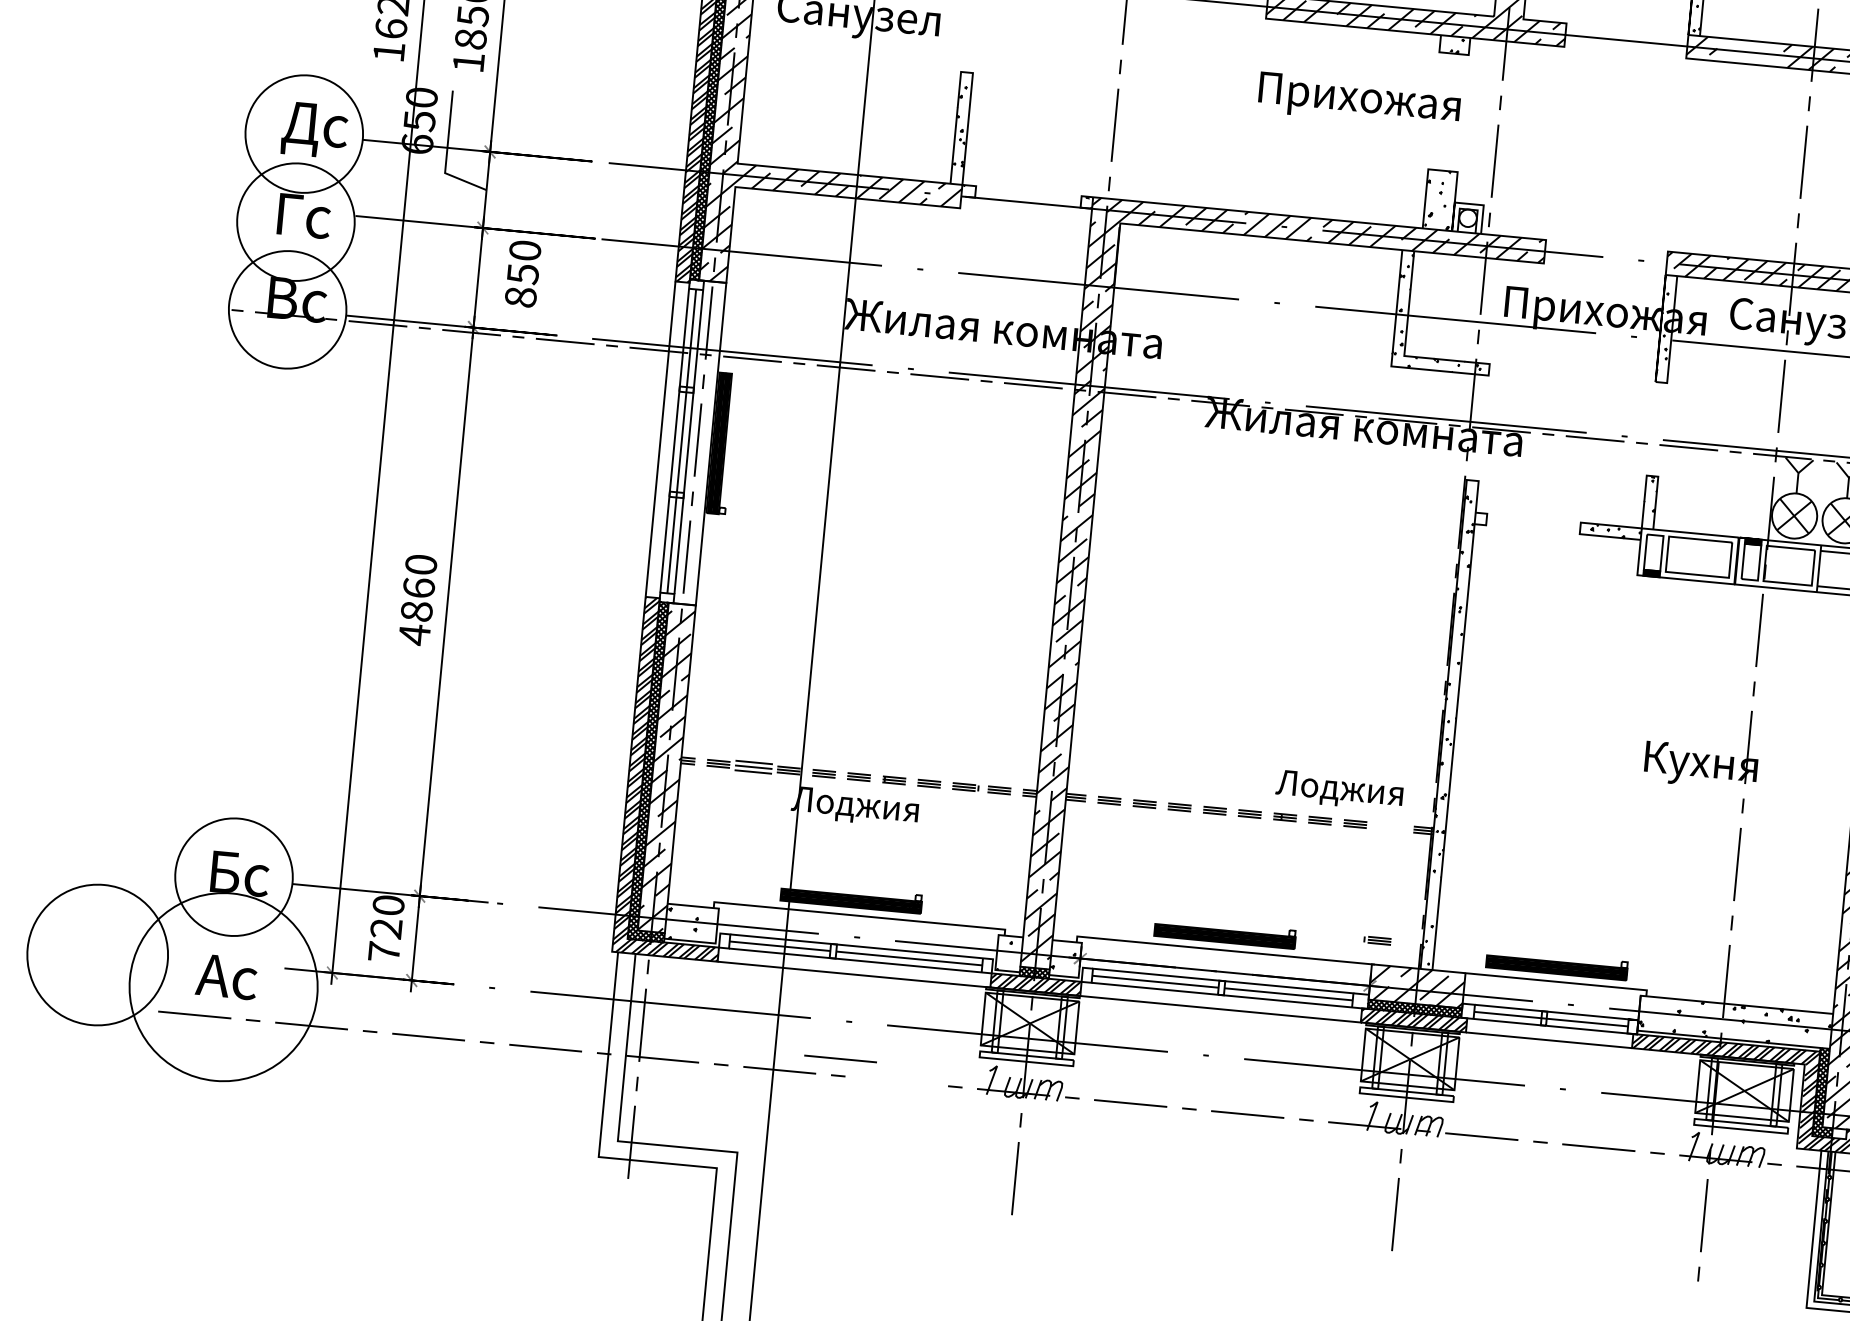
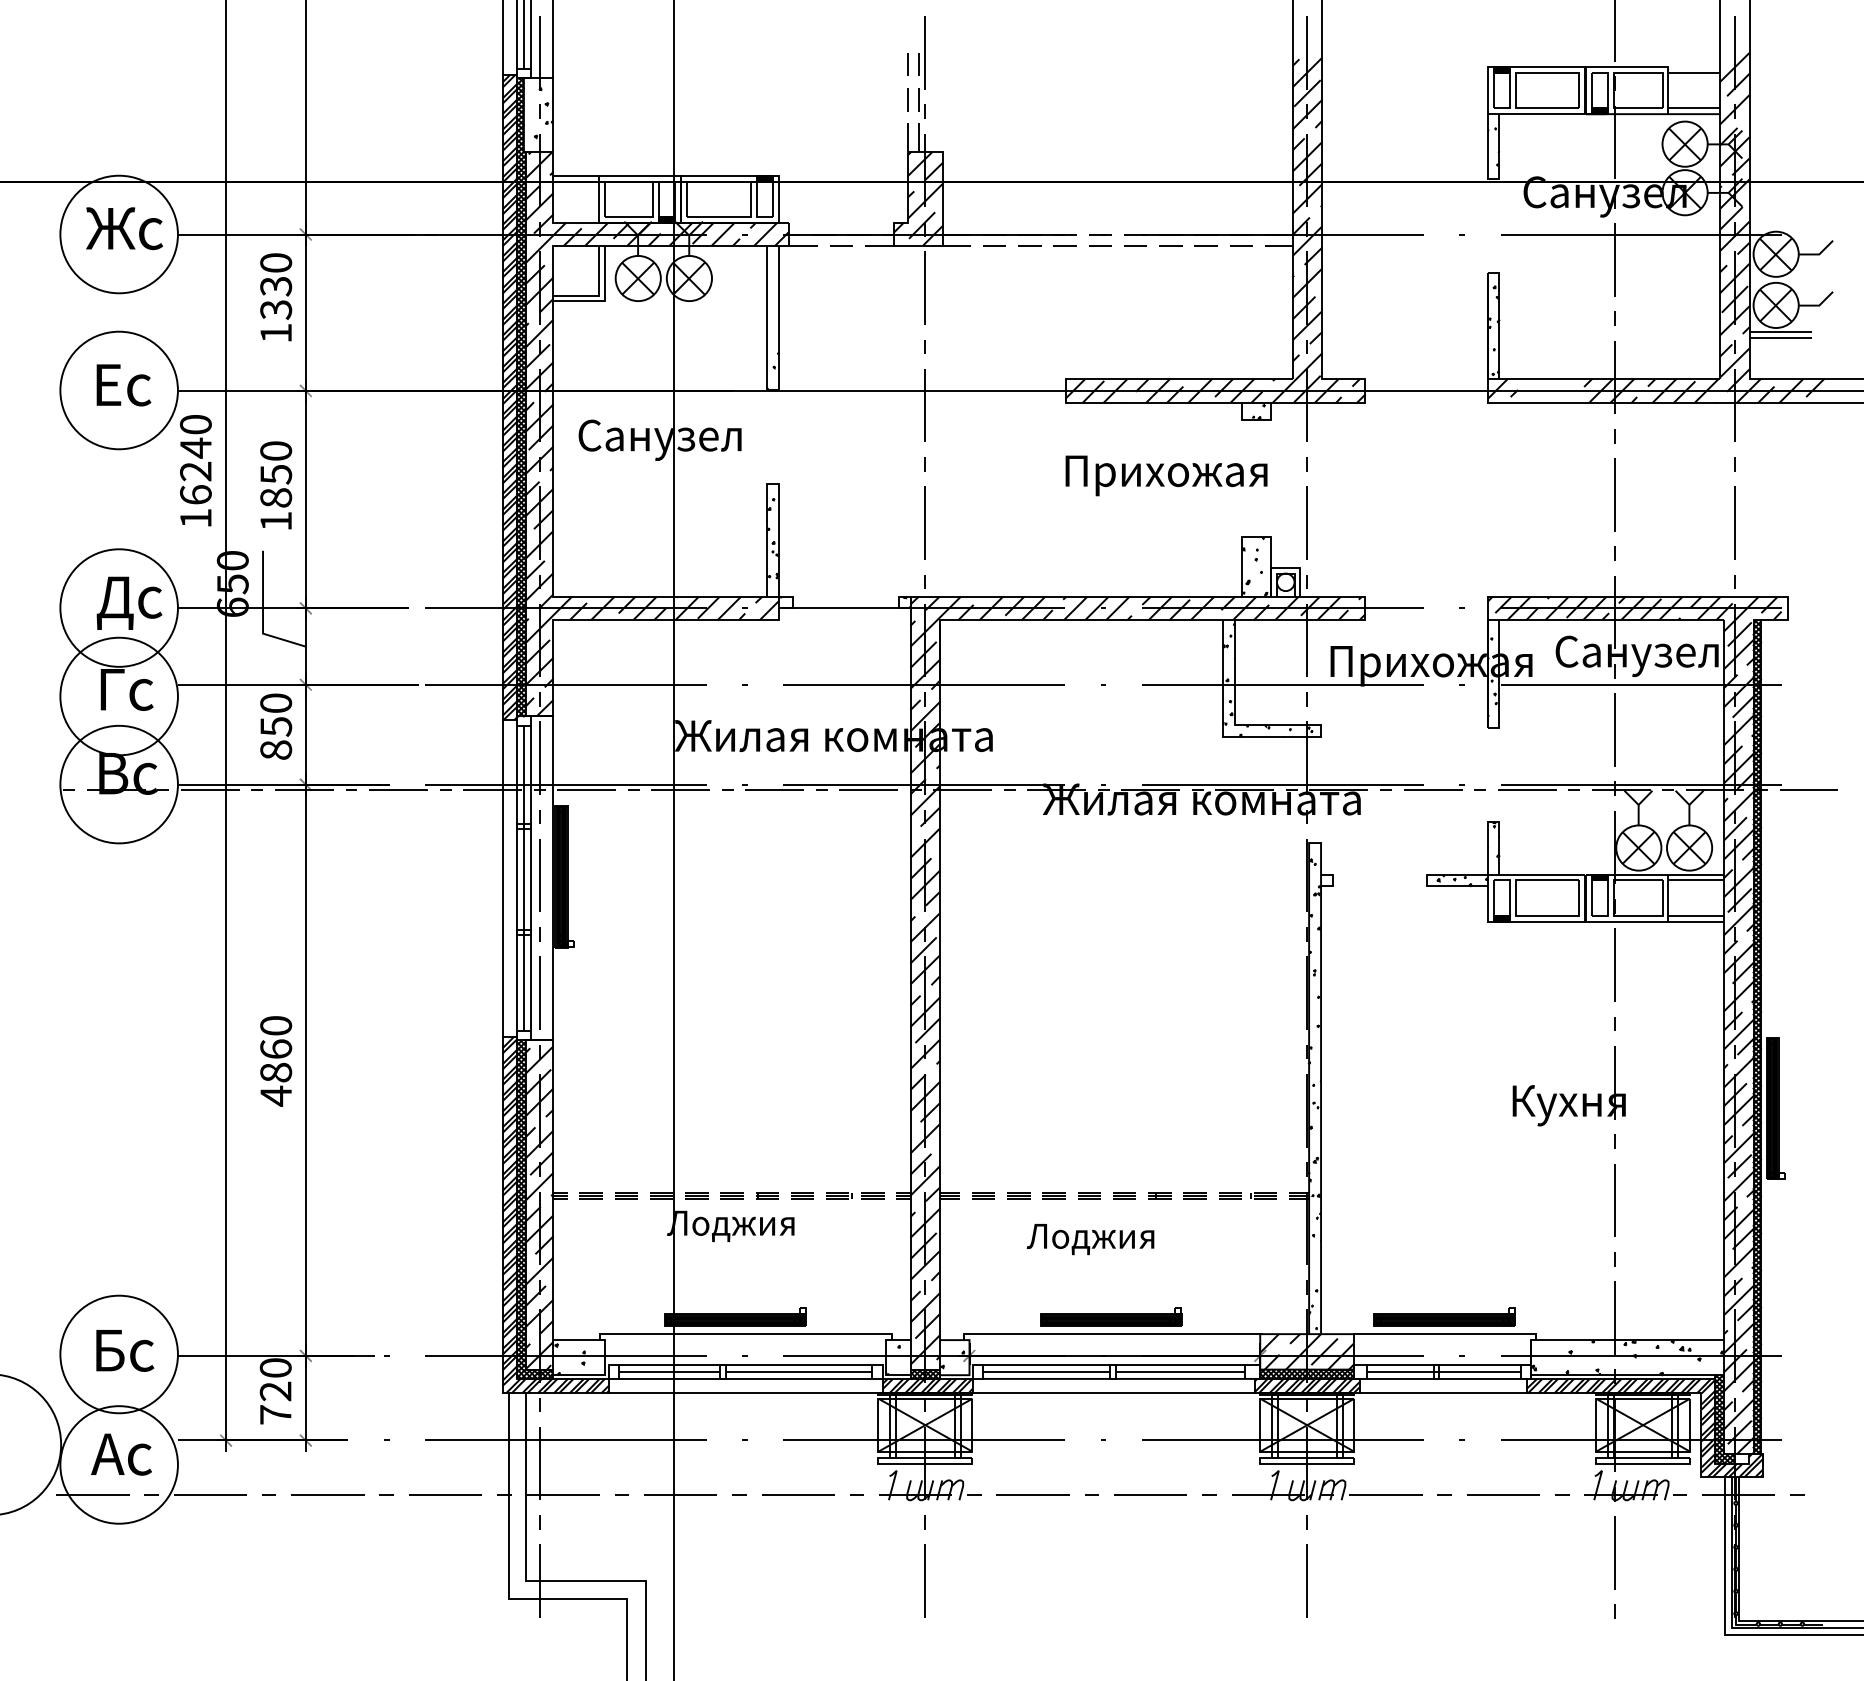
text: (523, 273) -> (276, 726), moved
part: (754, 766) -> (626, 1195), size x0.62
text: (1339, 790) -> (1090, 1239), moved
part: (1377, 940) -> (1263, 1195), moved
circle: (222, 986) -> (118, 1464), size x0.62
line: (841, 1058) -> (798, 1494), moved

